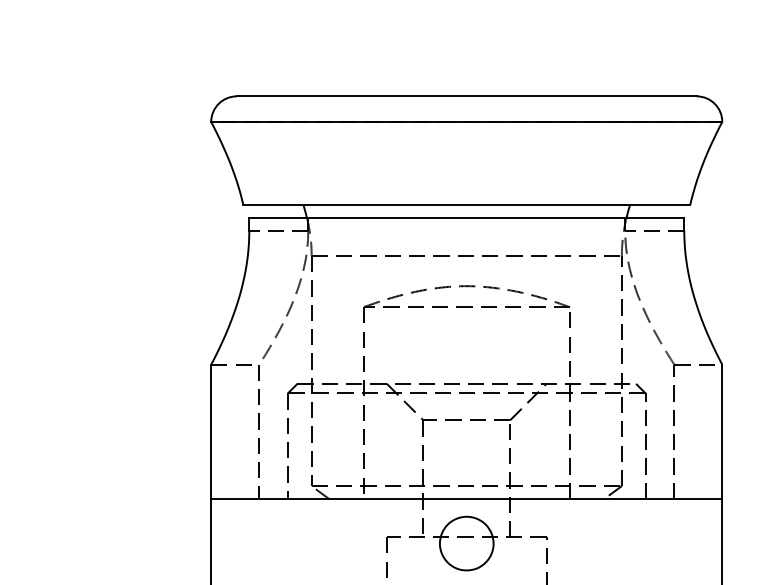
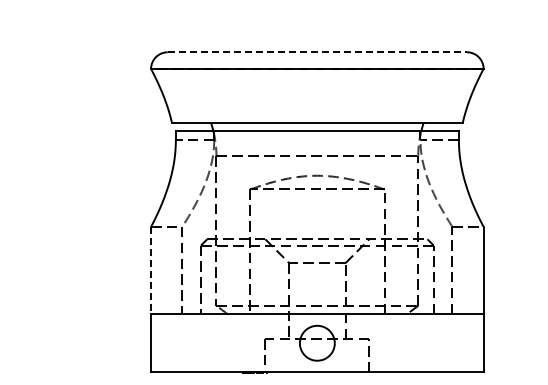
line: (466, 96) -> (317, 52), solid -> dashed
line: (211, 431) -> (151, 270), solid -> dashed

